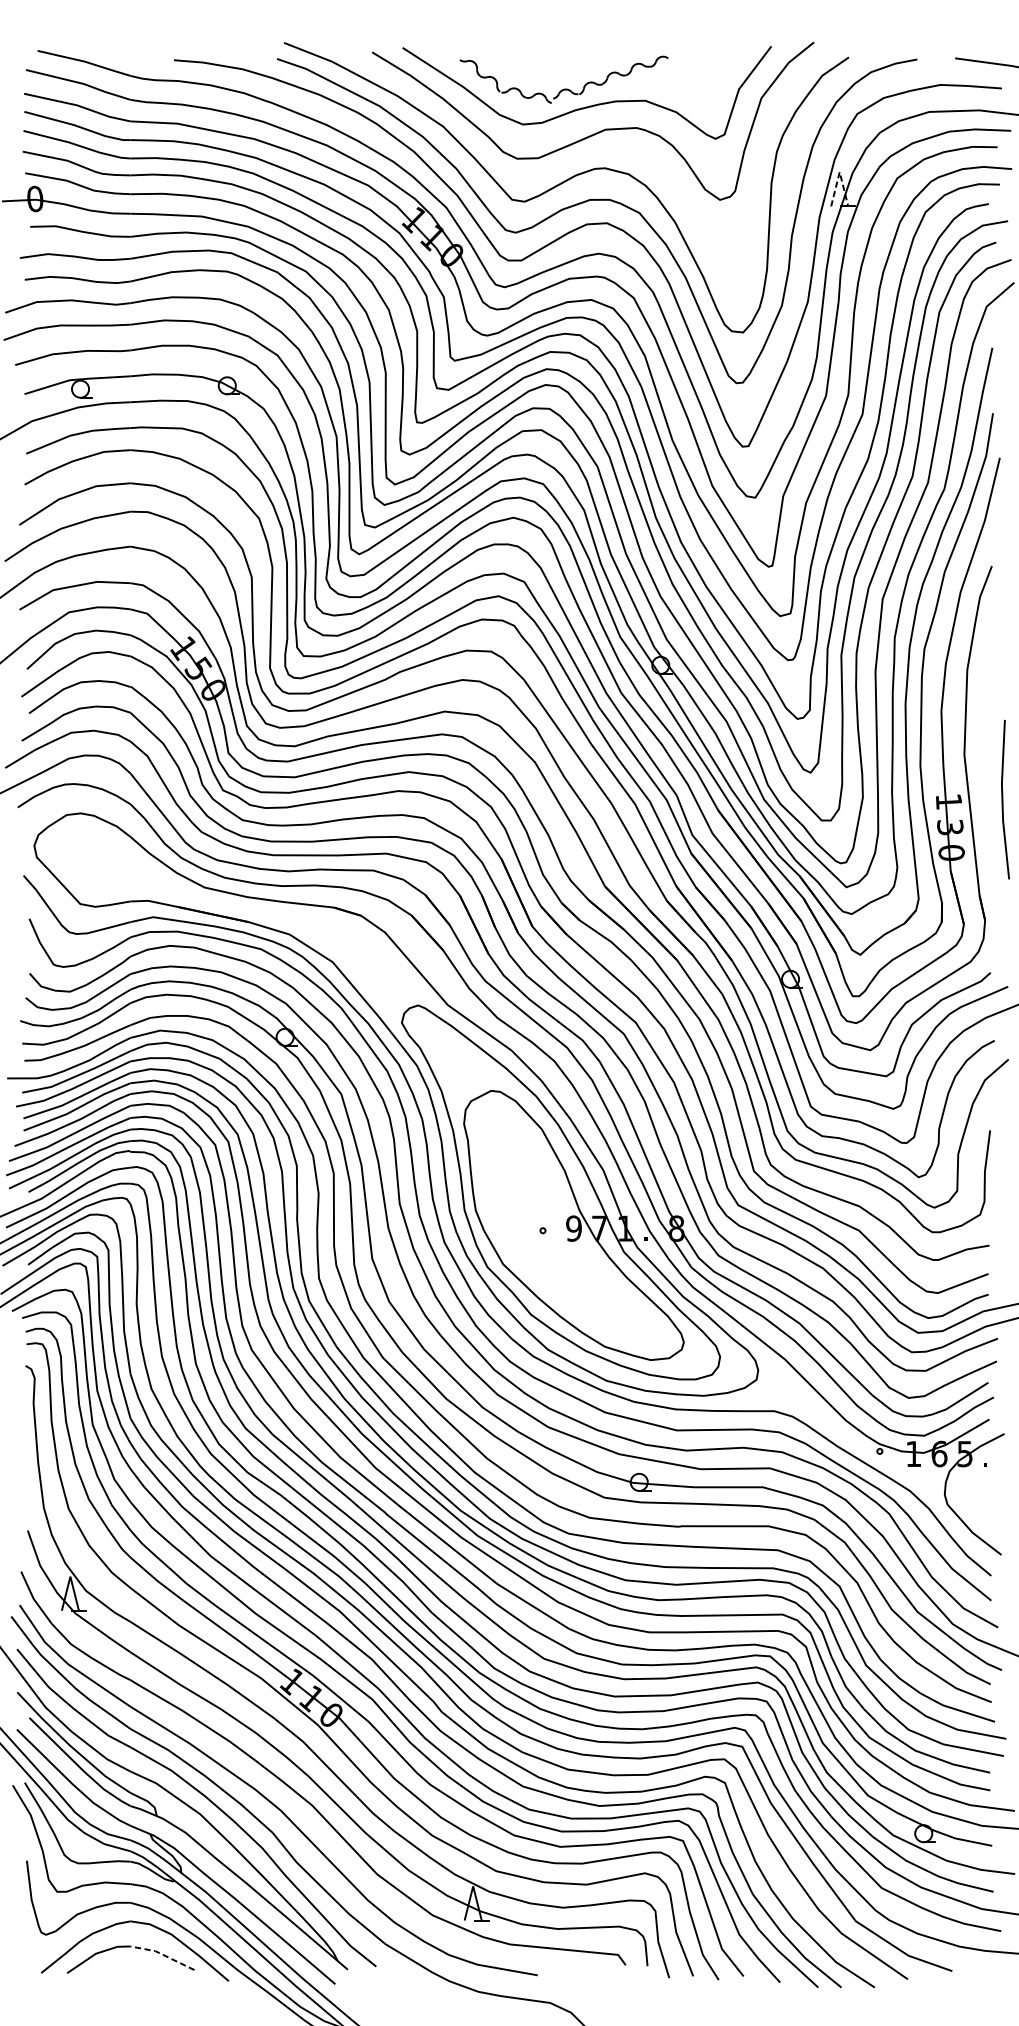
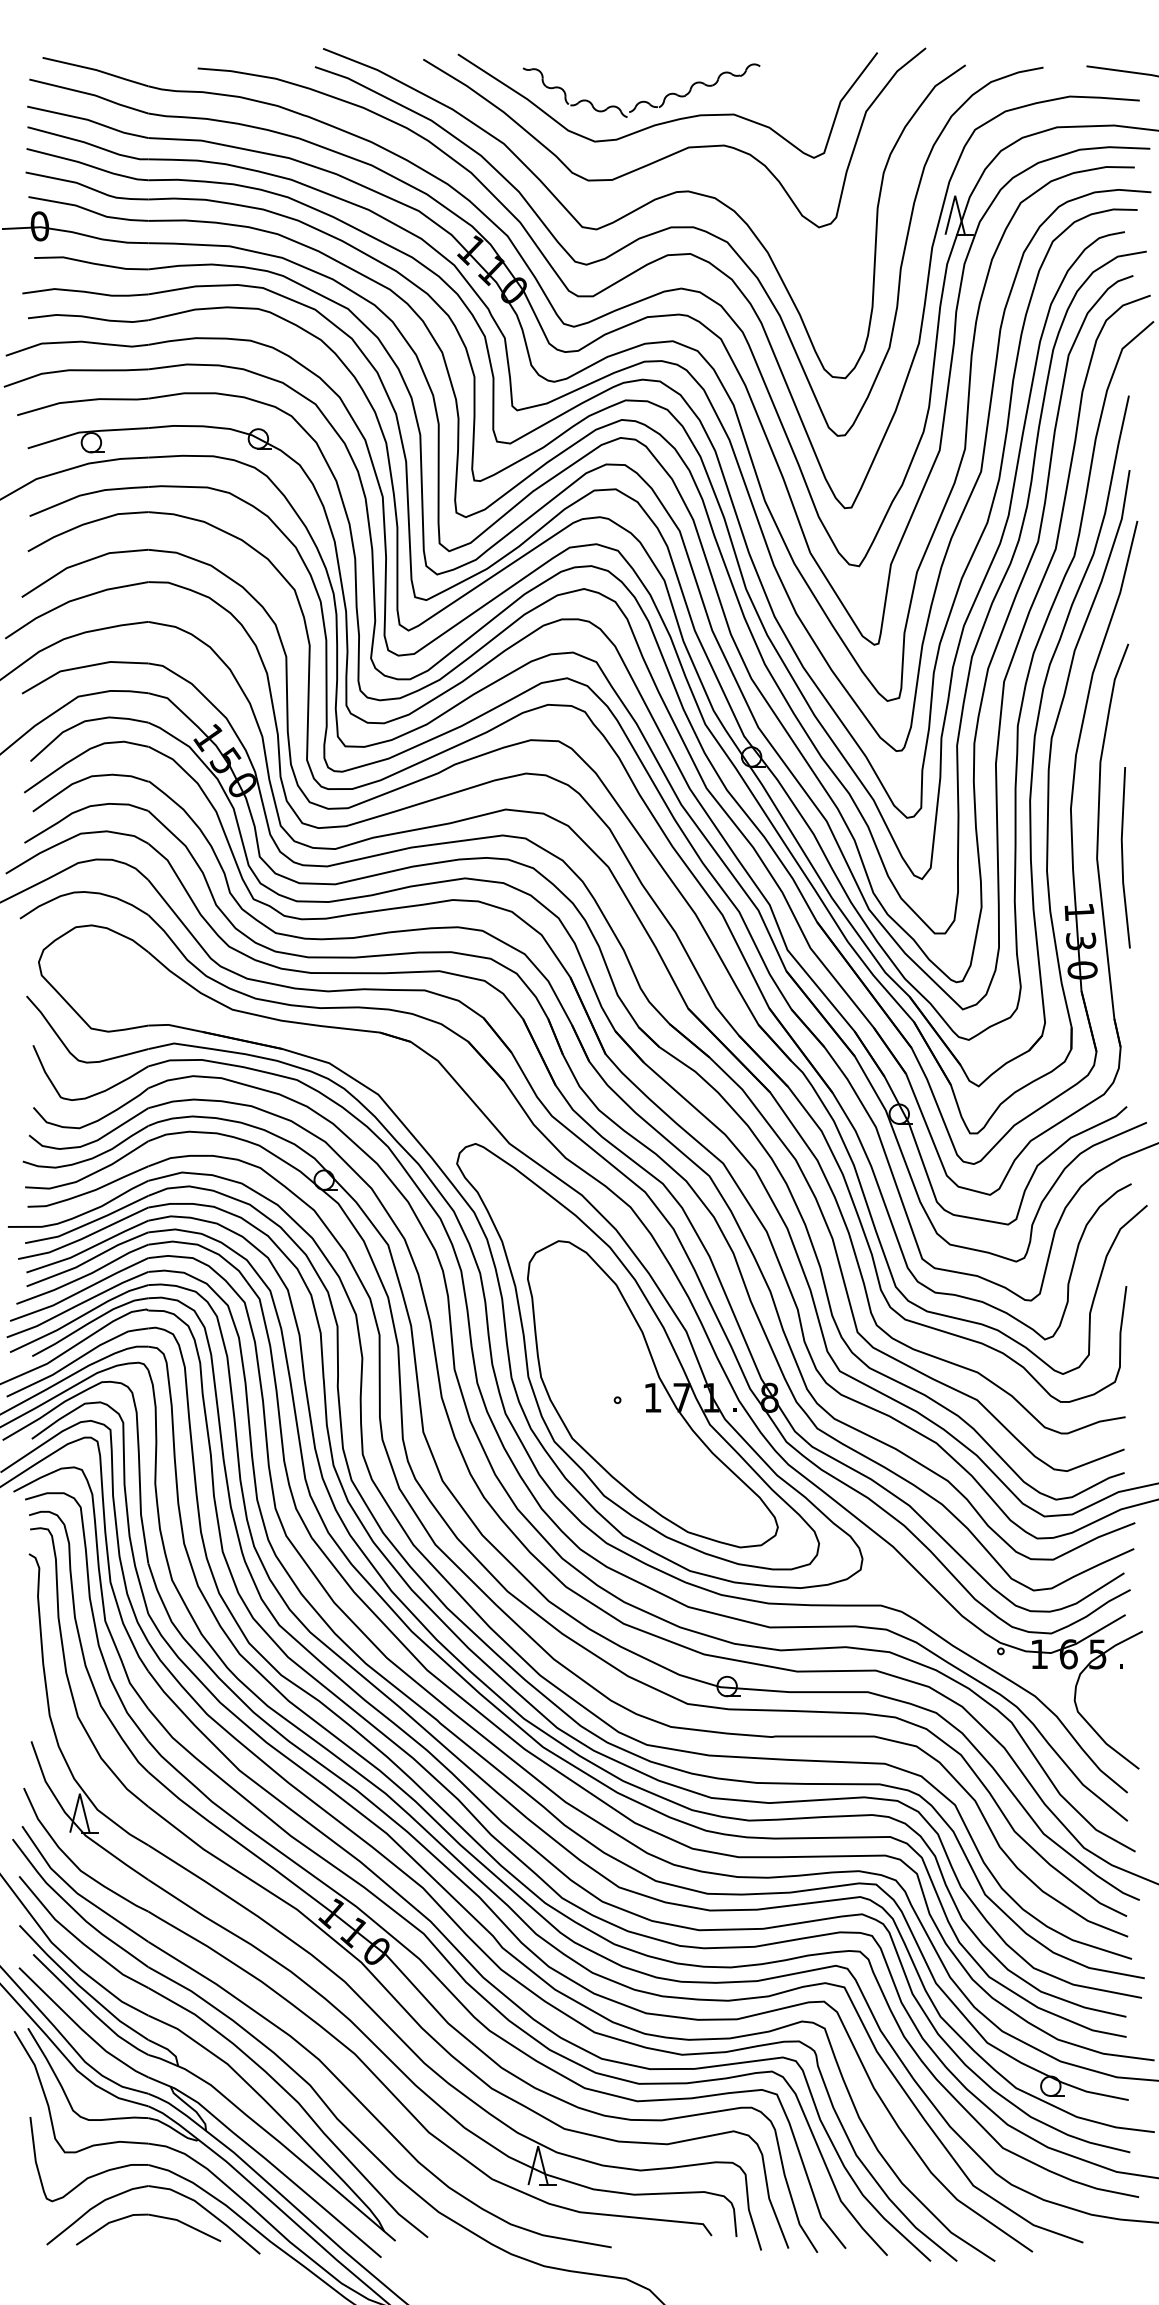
line: (839, 171) -> (955, 195), dashed -> solid
line: (1003, 799) -> (1123, 857), moved
text: (573, 1228) -> (652, 1397), 9 -> 1
line: (163, 1955) -> (185, 2224), dashed -> solid

